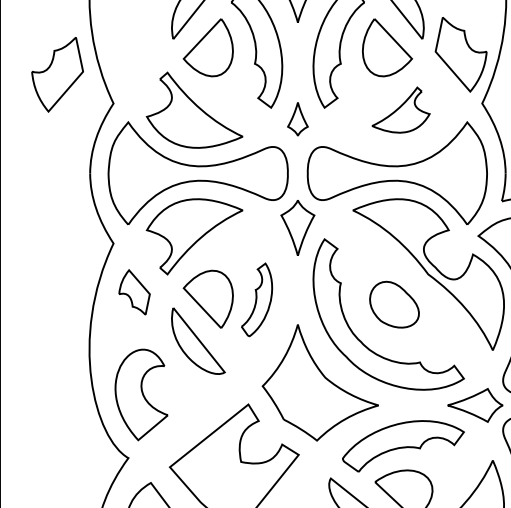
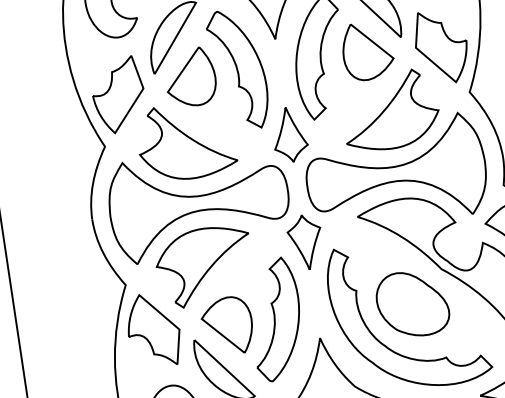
part: (57, 74) -> (118, 95), moved
part: (400, 109) -> (389, 110), size x1.67
part: (297, 119) -> (289, 135), size x1.67
part: (134, 292) -> (153, 330), size x1.67
part: (256, 299) -> (275, 319), size x1.67
part: (394, 304) -> (412, 303), size x1.43

